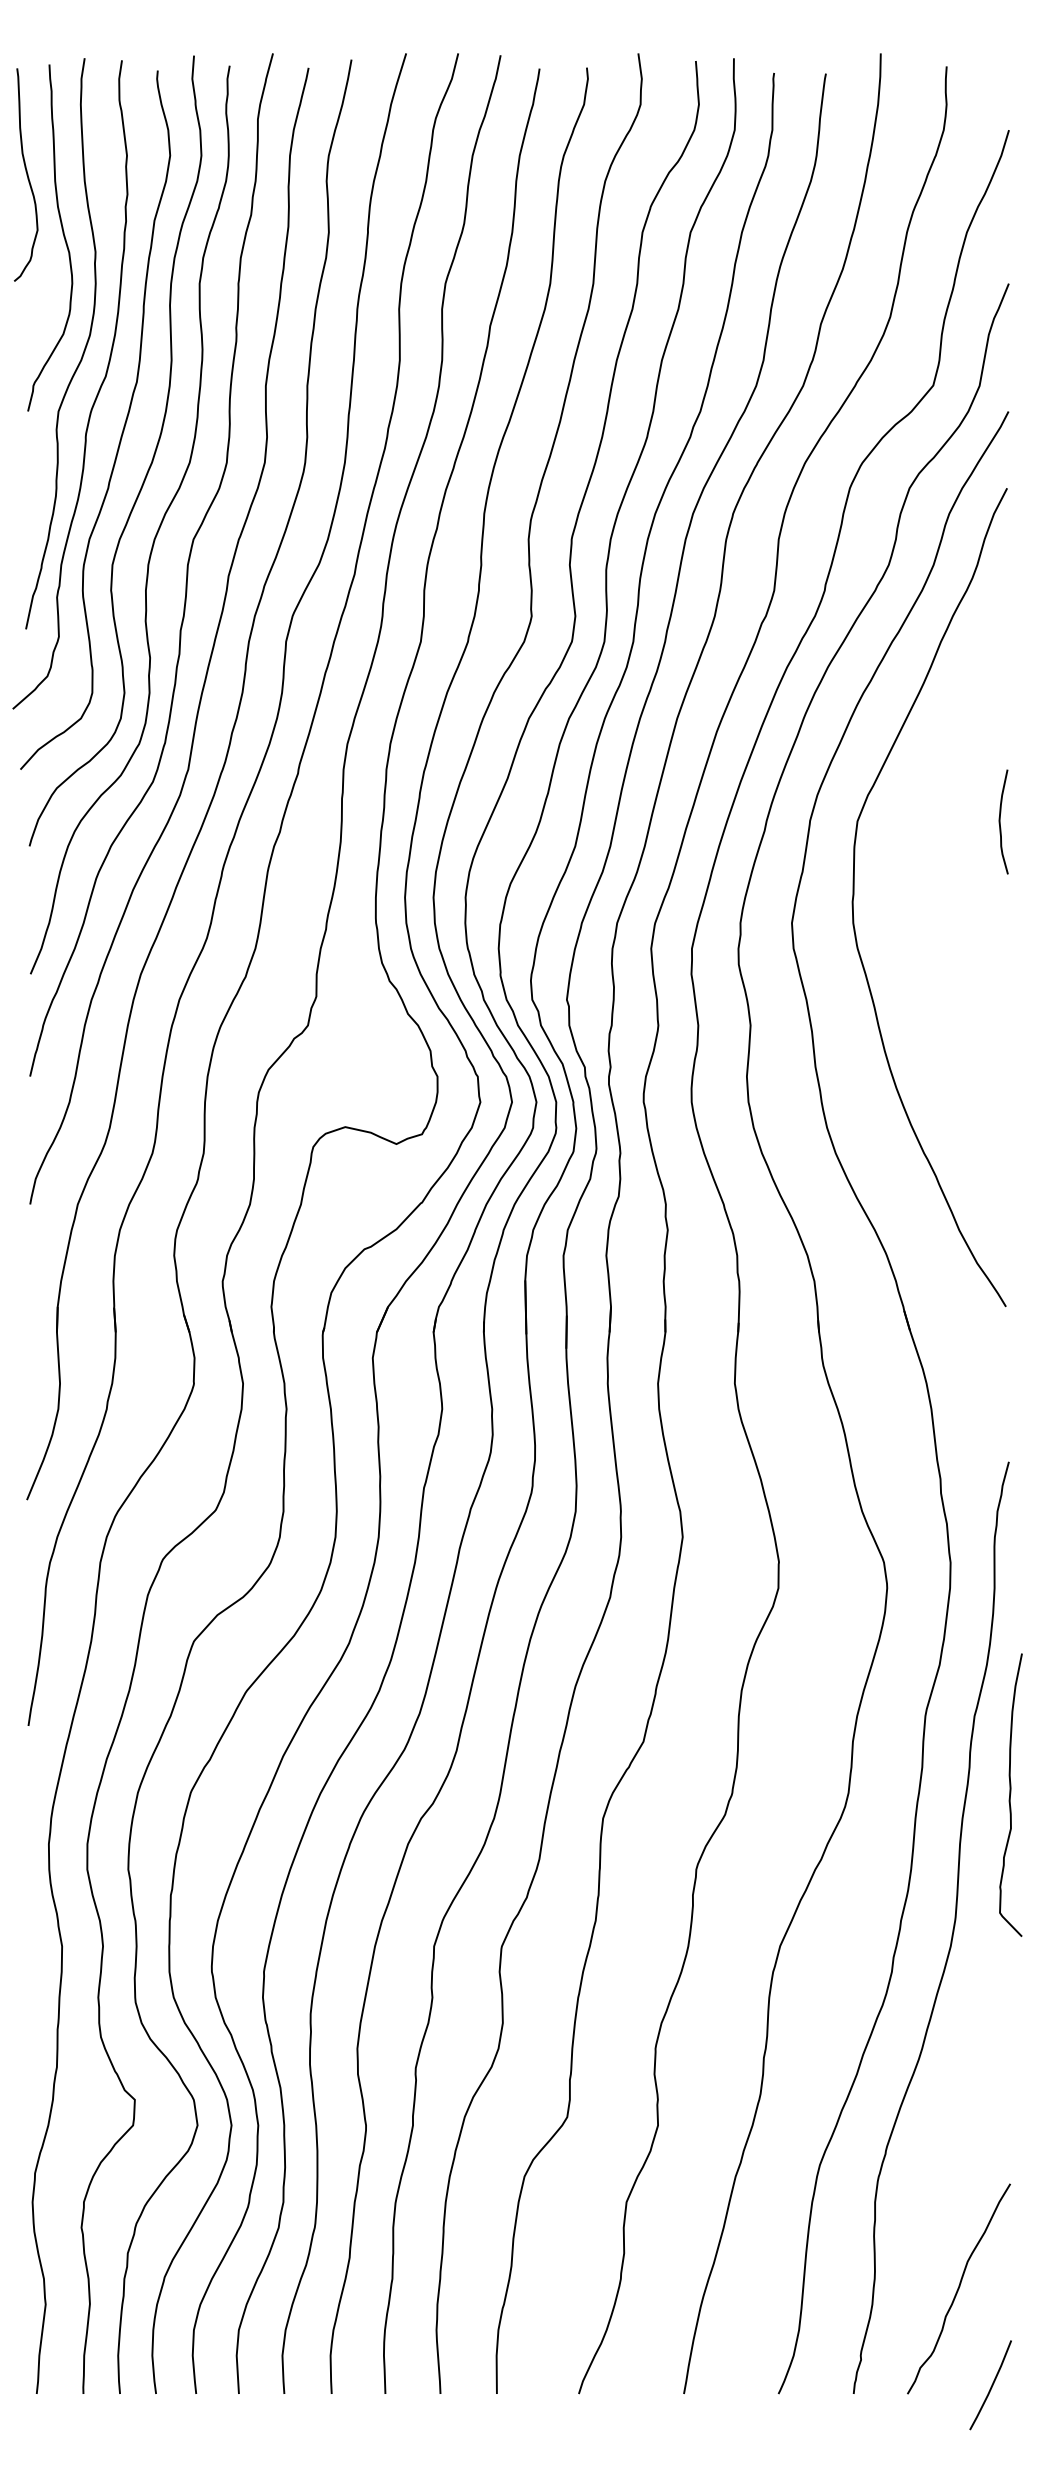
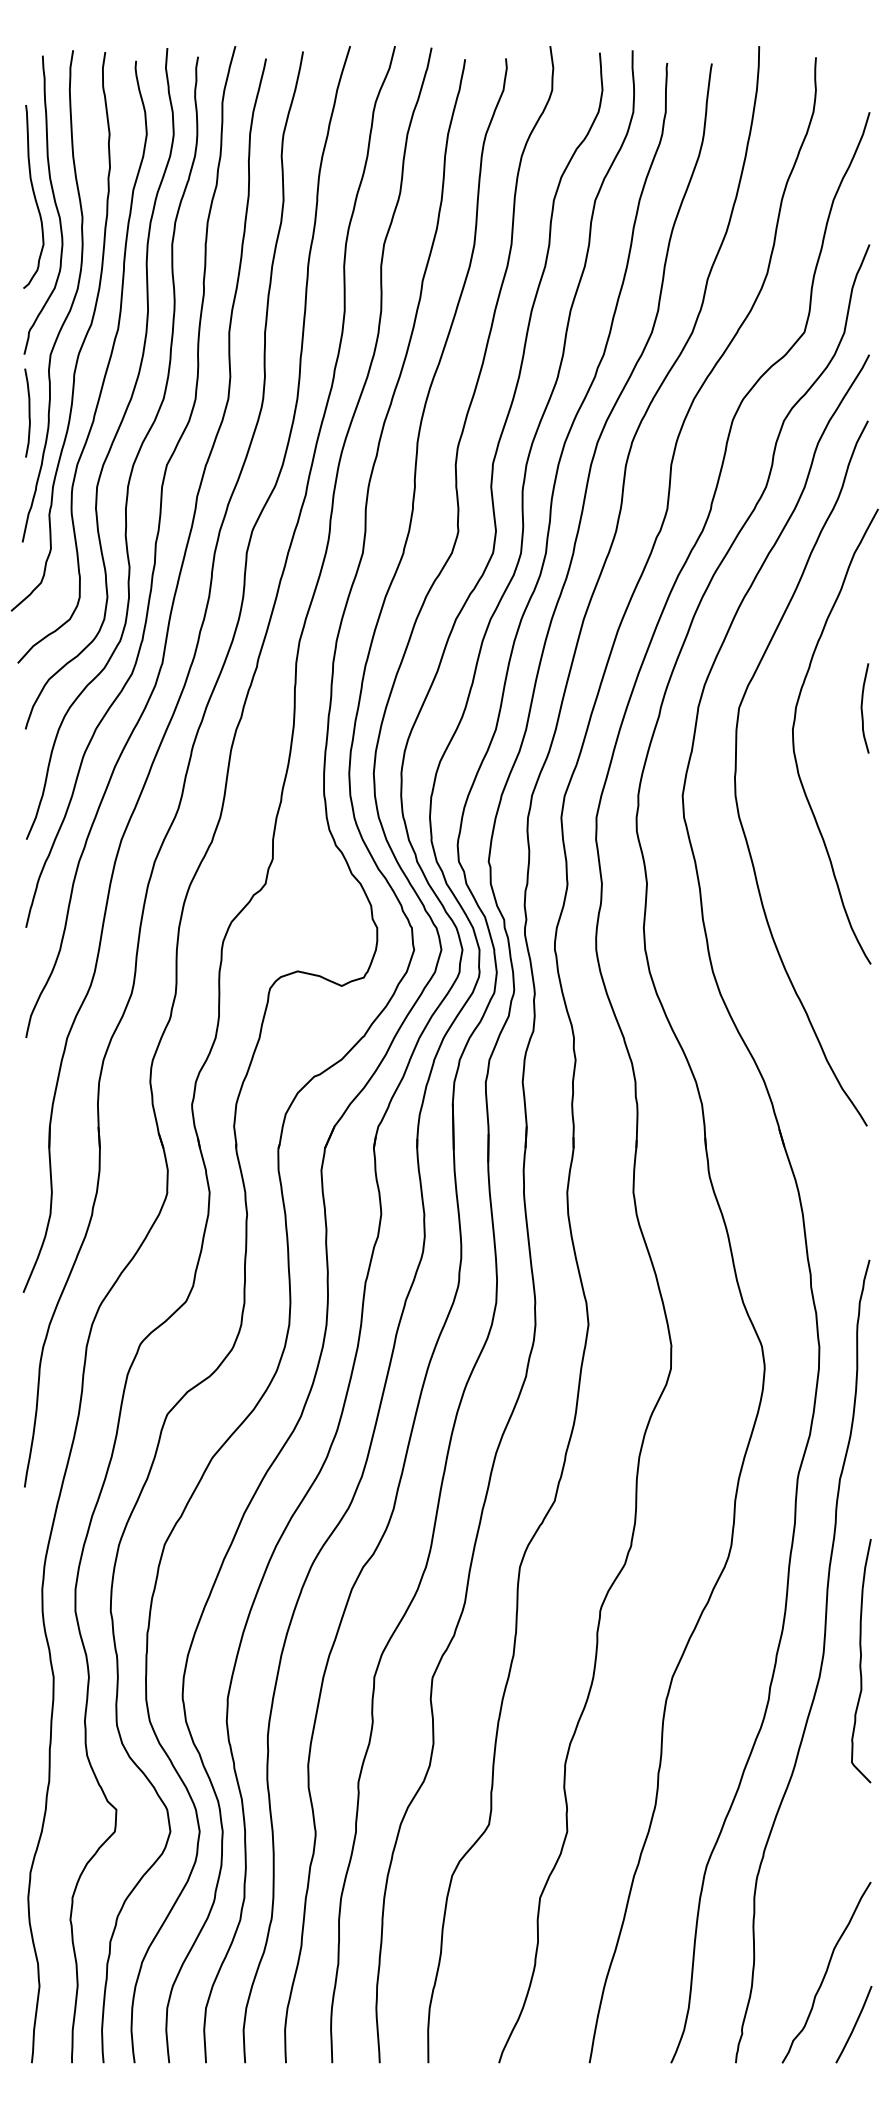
curve: (25, 174) -> (33, 196), moved
curve: (32, 478) -> (28, 412), added
curve: (921, 858) -> (794, 739), added
curve: (1011, 1795) -> (861, 1661), moved
line: (991, 2385) -> (854, 2024), moved

